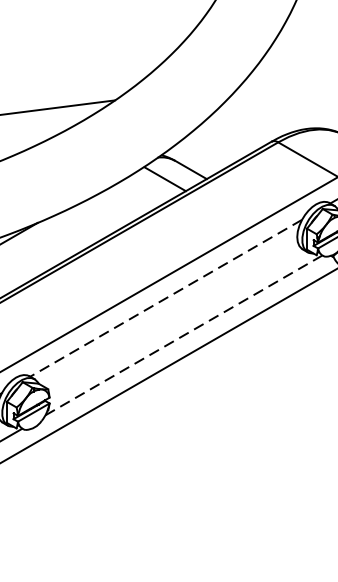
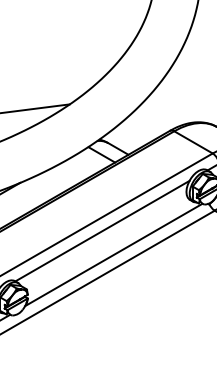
line: (166, 298) -> (102, 231), dashed -> solid
line: (184, 334) -> (114, 254), dashed -> solid

